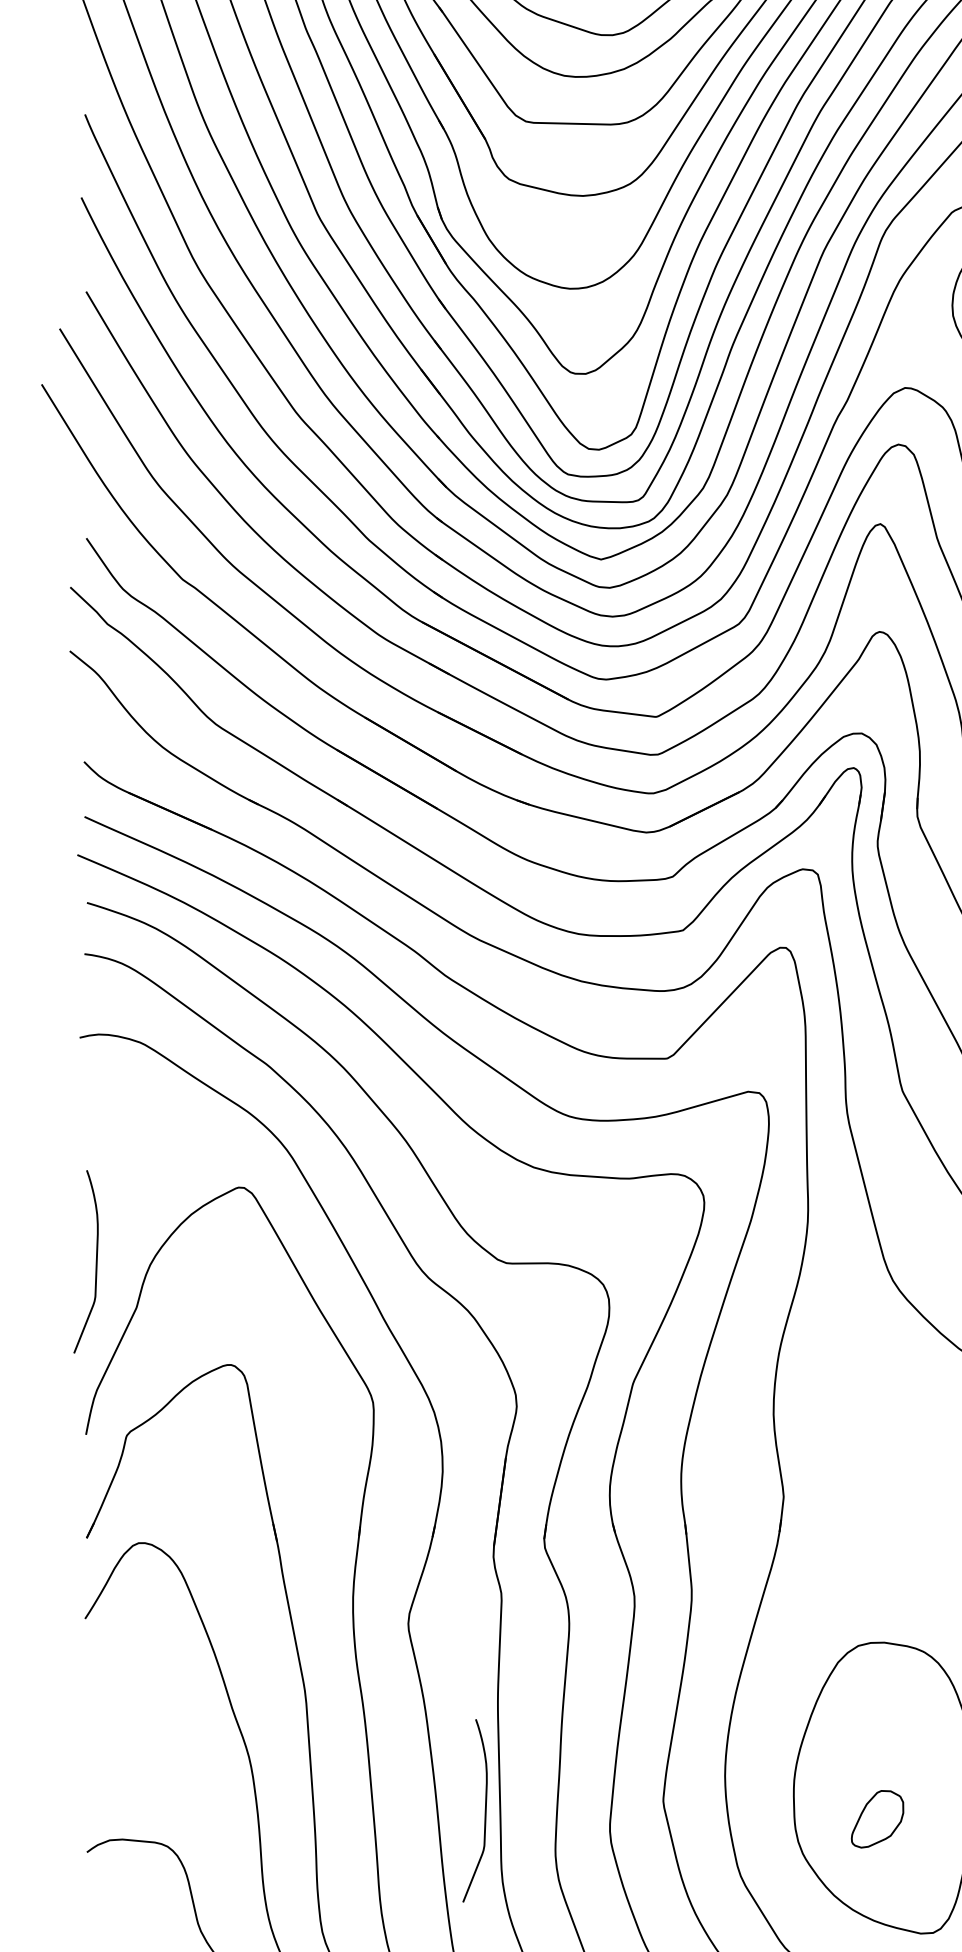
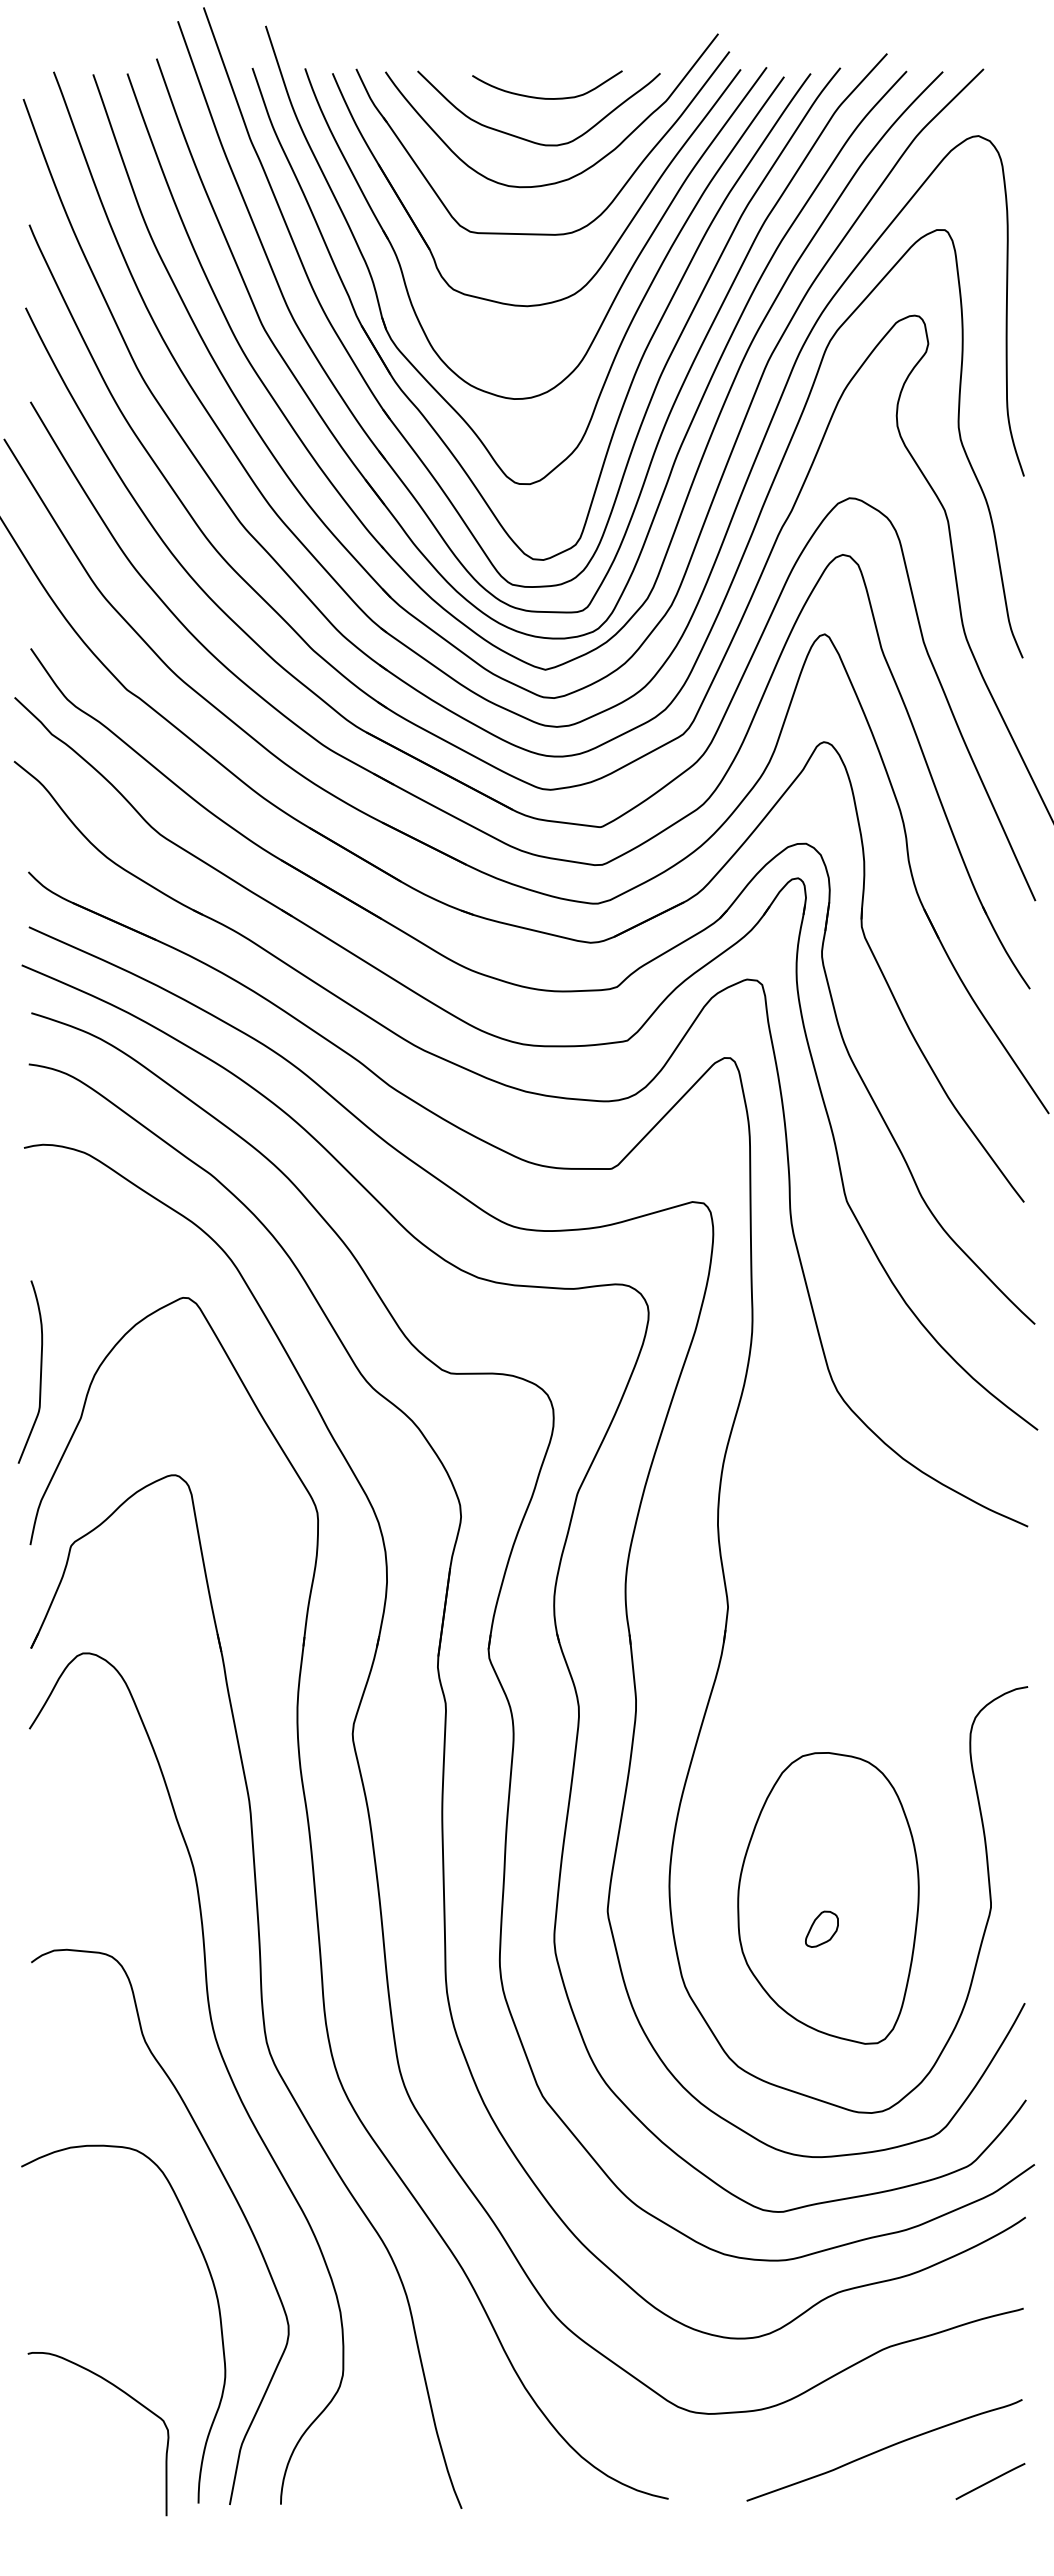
curve: (485, 1810) -> (429, 1920), removed
part: (877, 1818) -> (821, 1928), size x0.62

